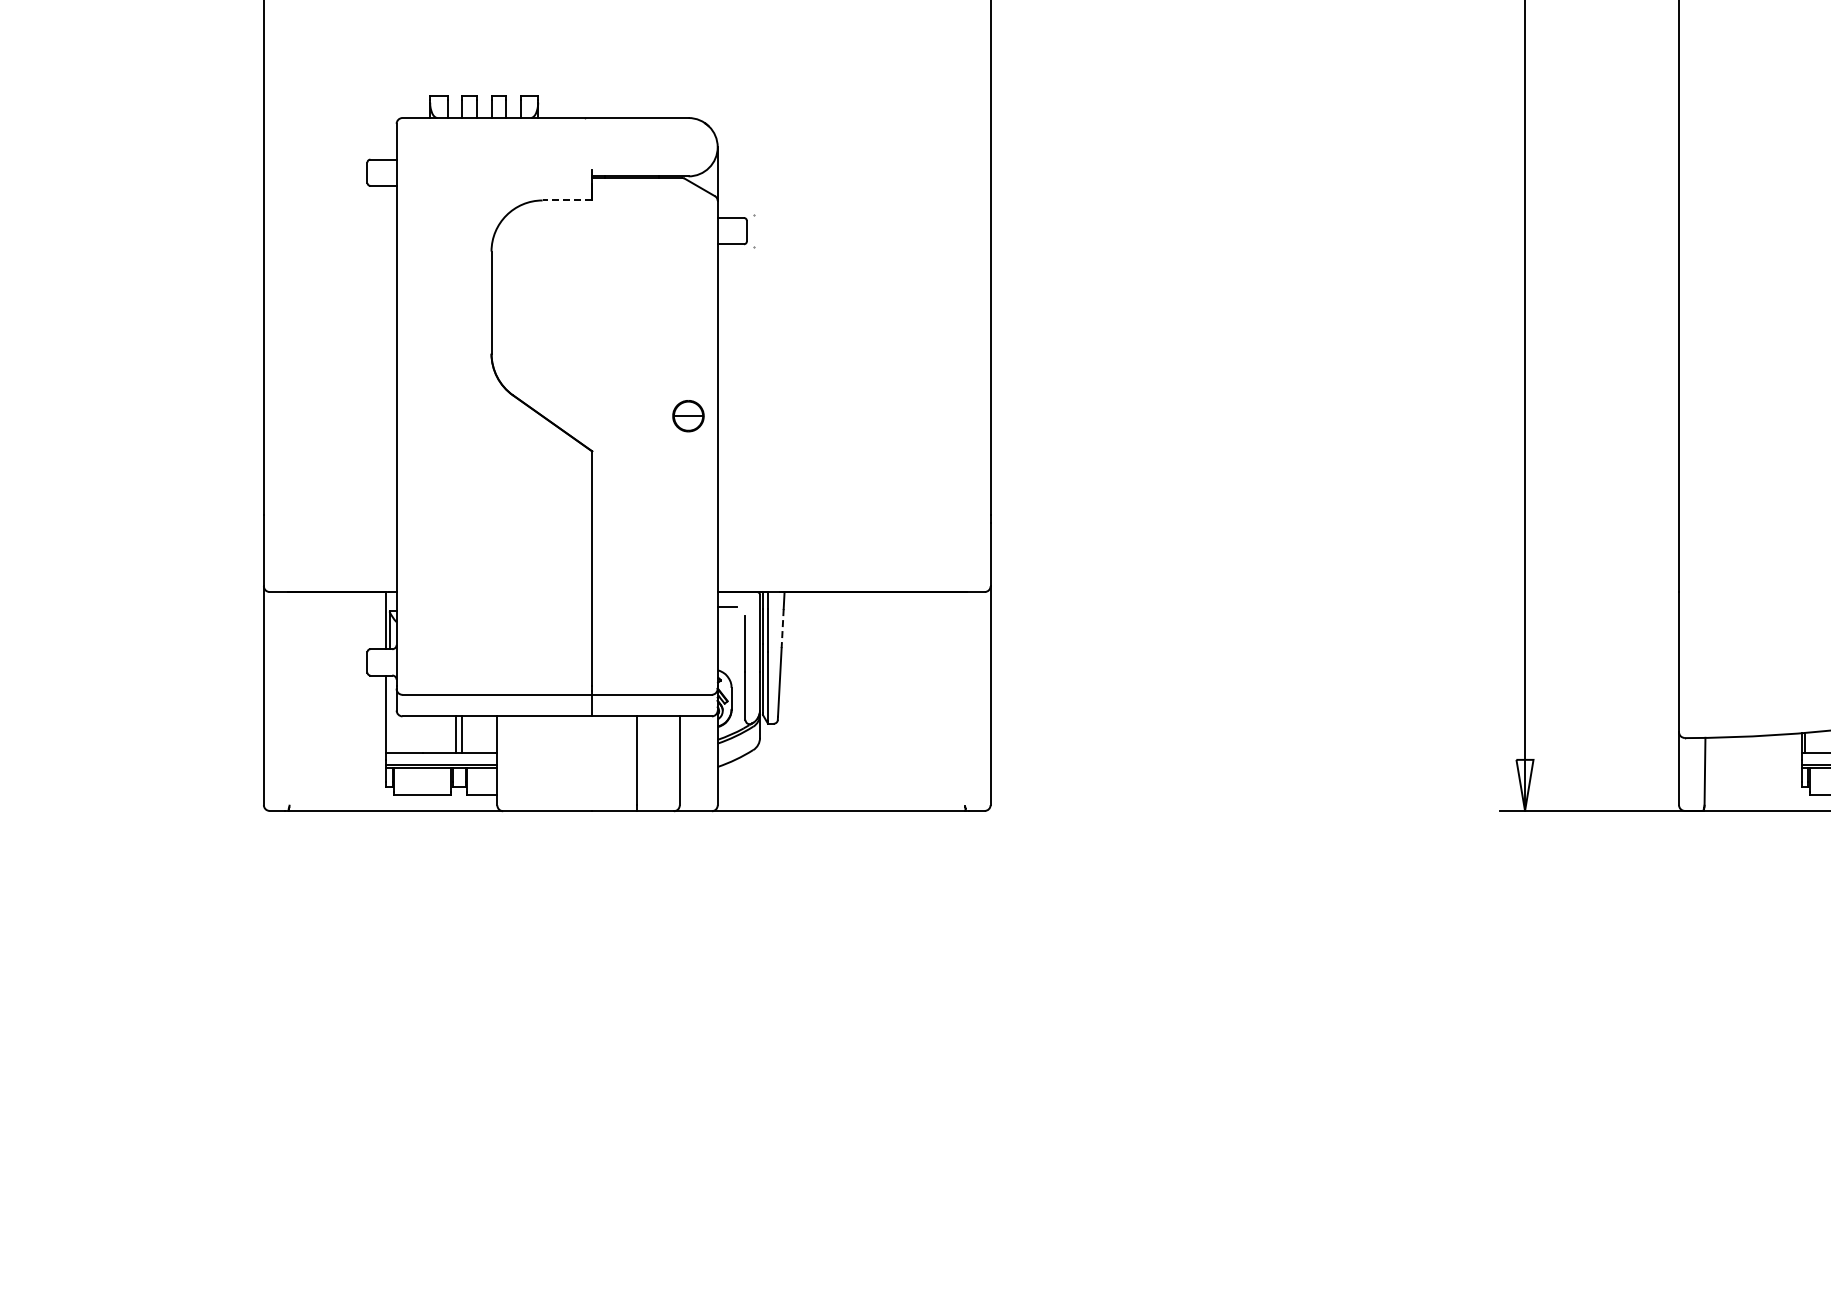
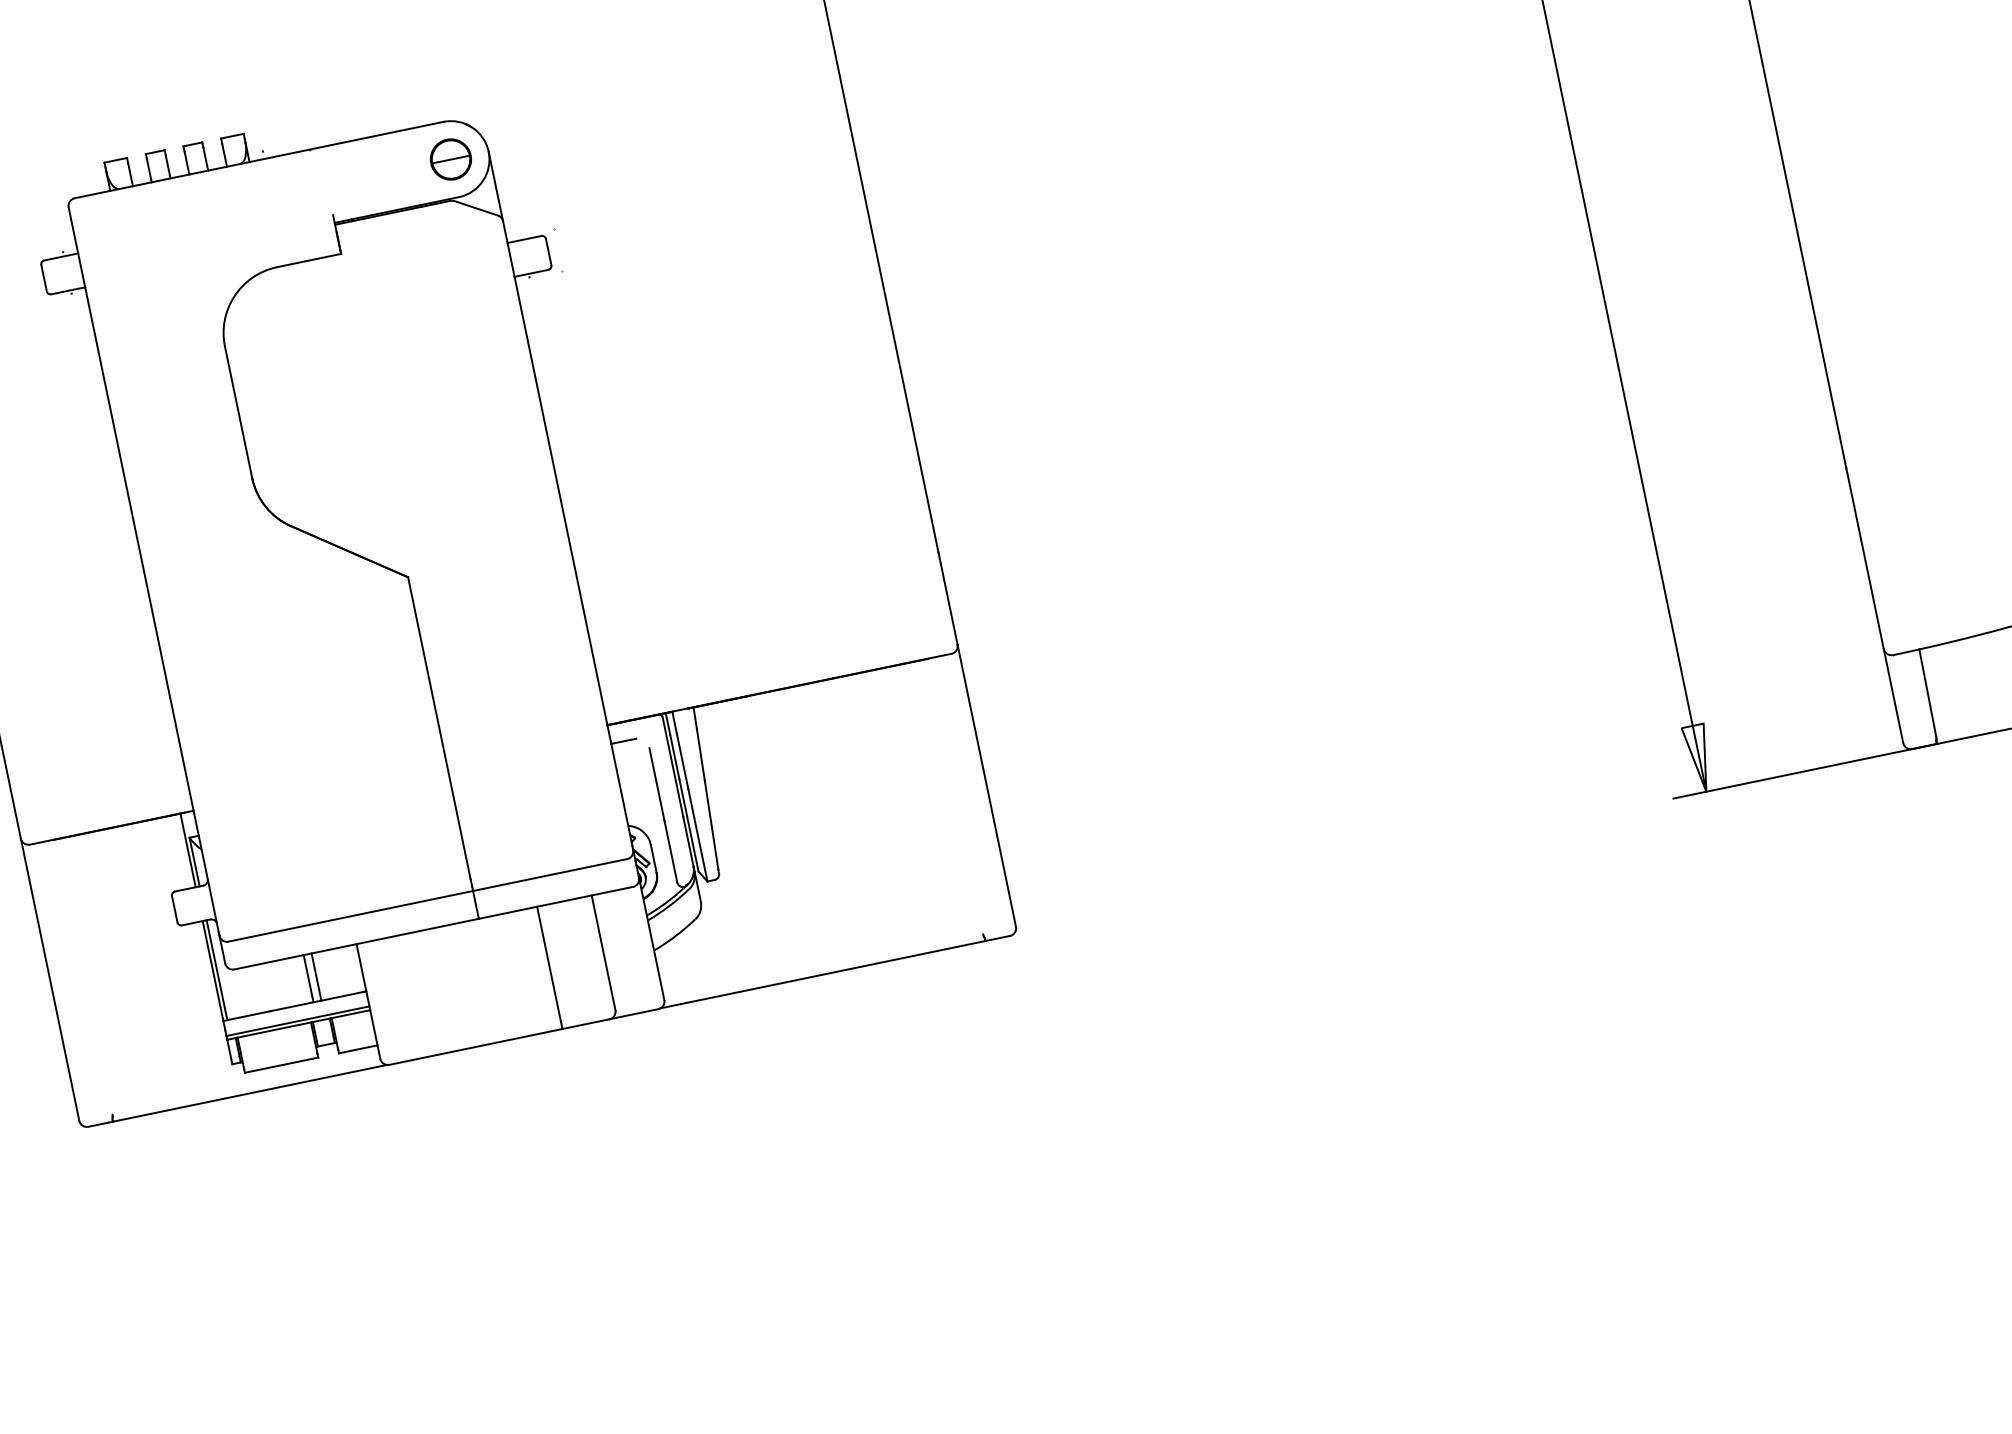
line: (567, 200) -> (309, 260), dashed -> solid
part: (688, 416) -> (451, 159), moved
line: (782, 628) -> (700, 754), dashed -> solid
line: (389, 714) -> (217, 970), added

